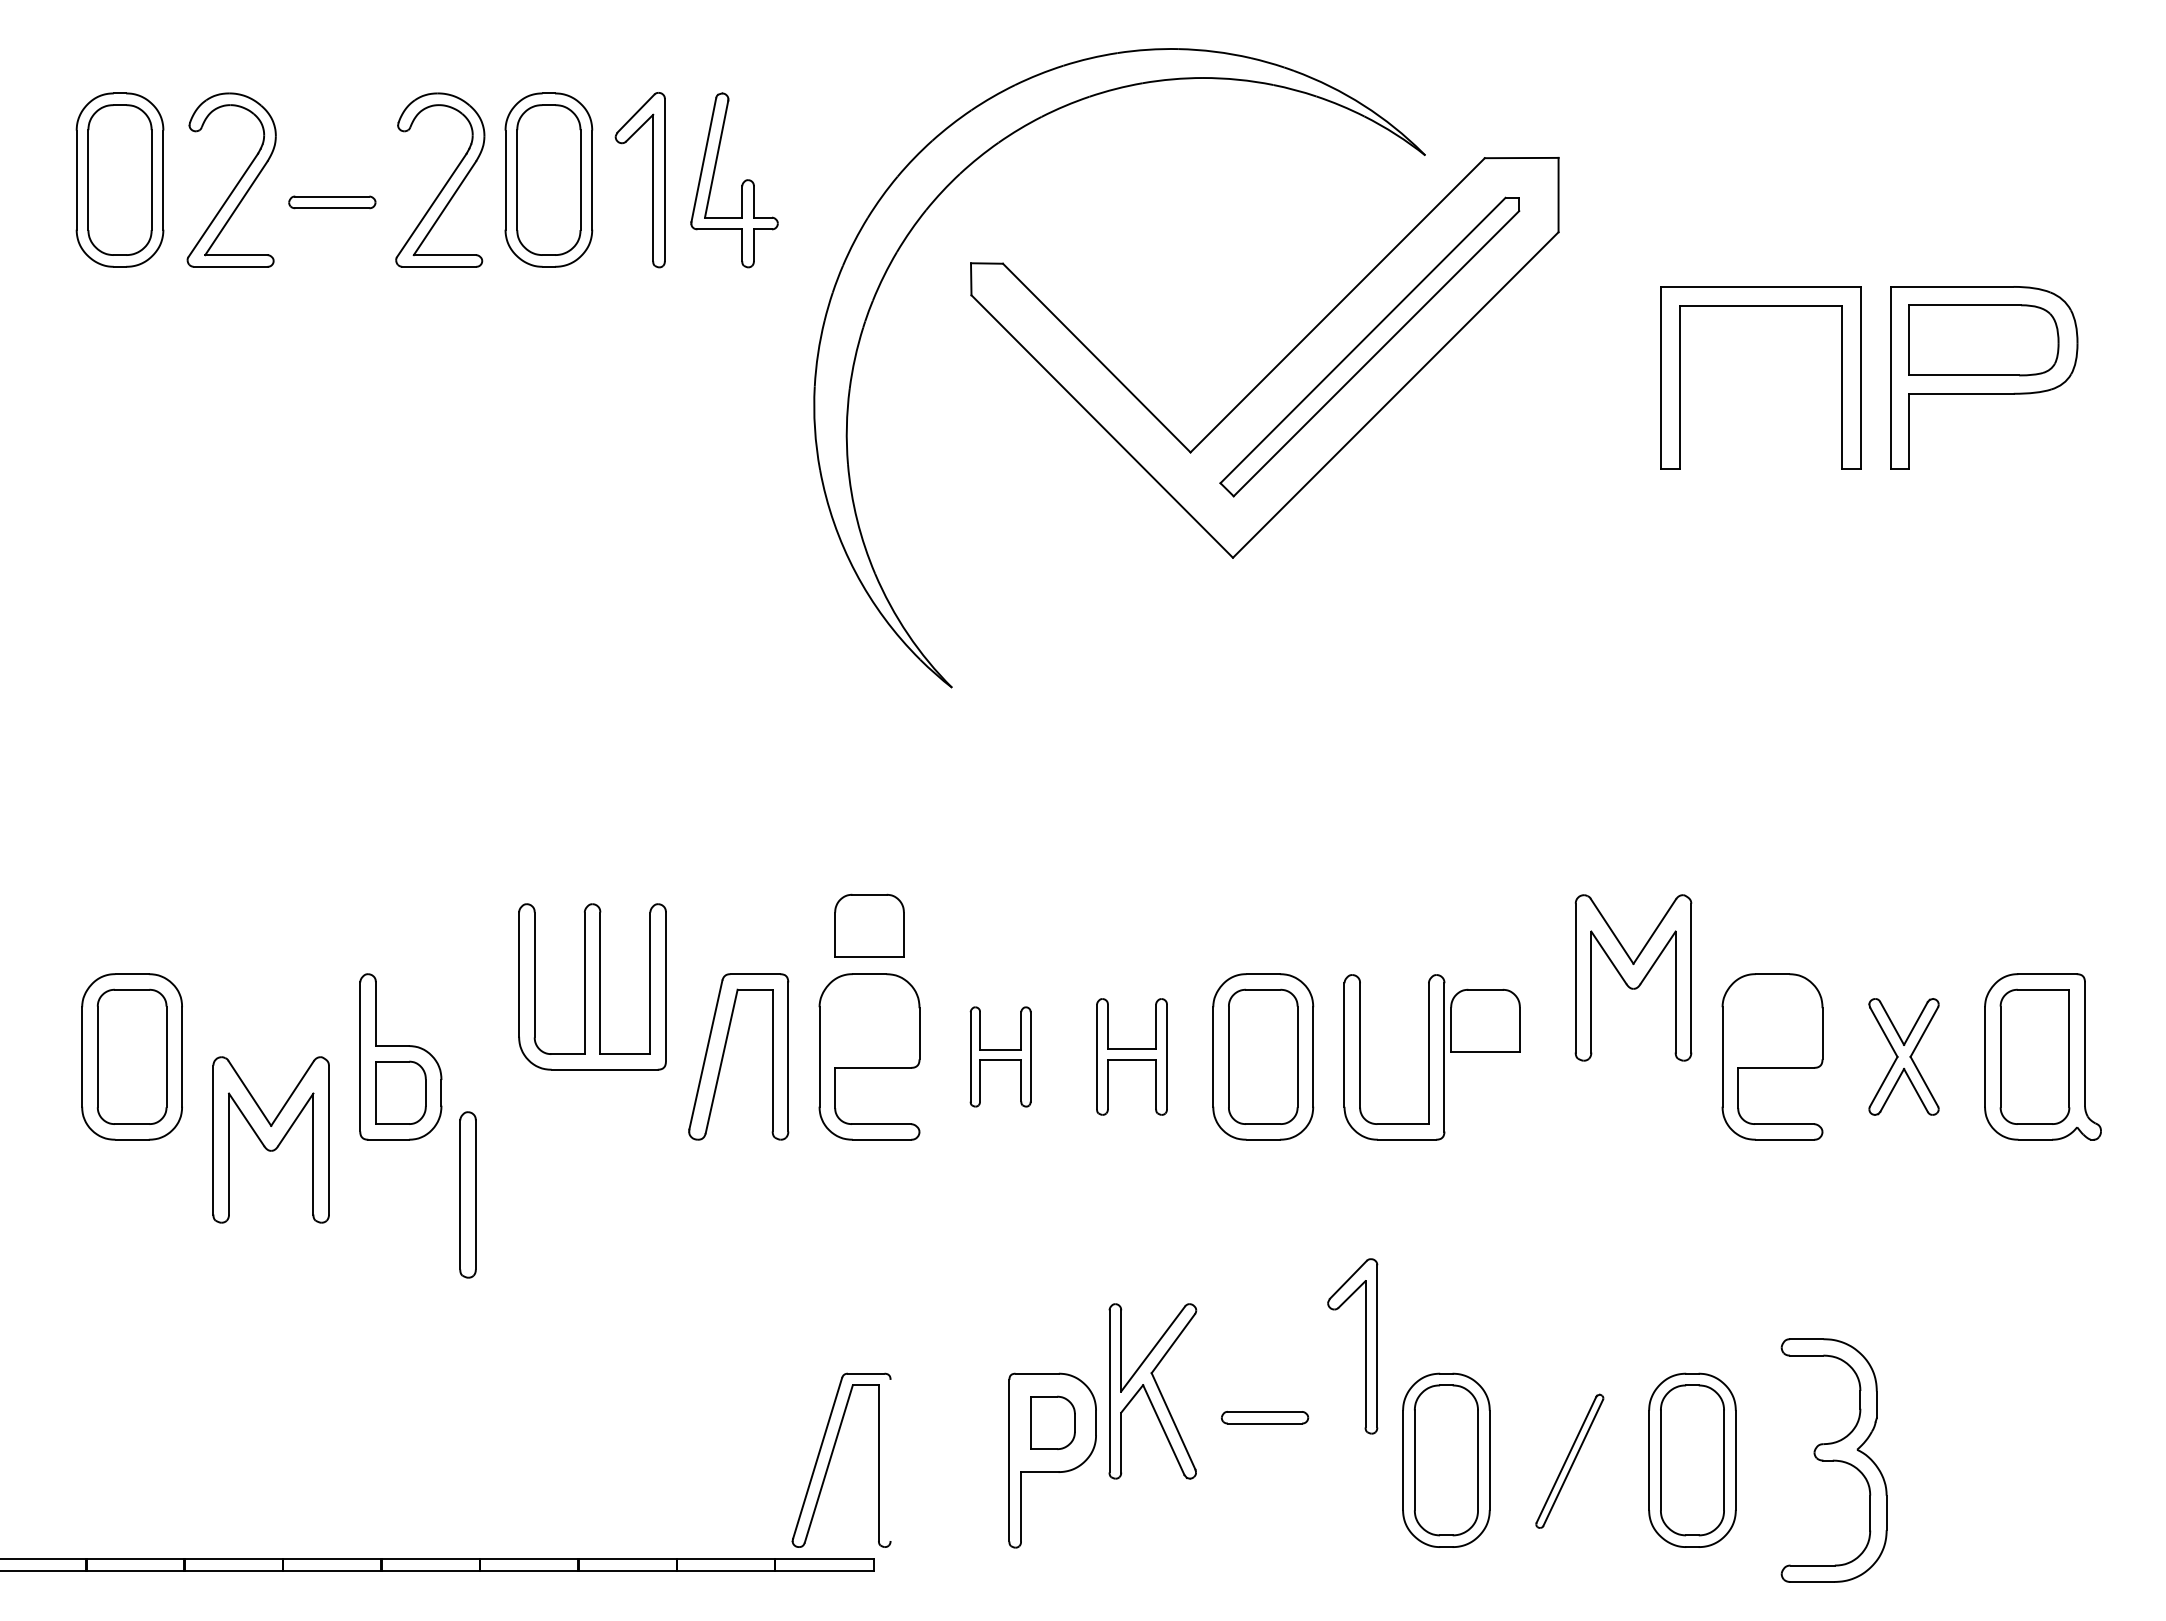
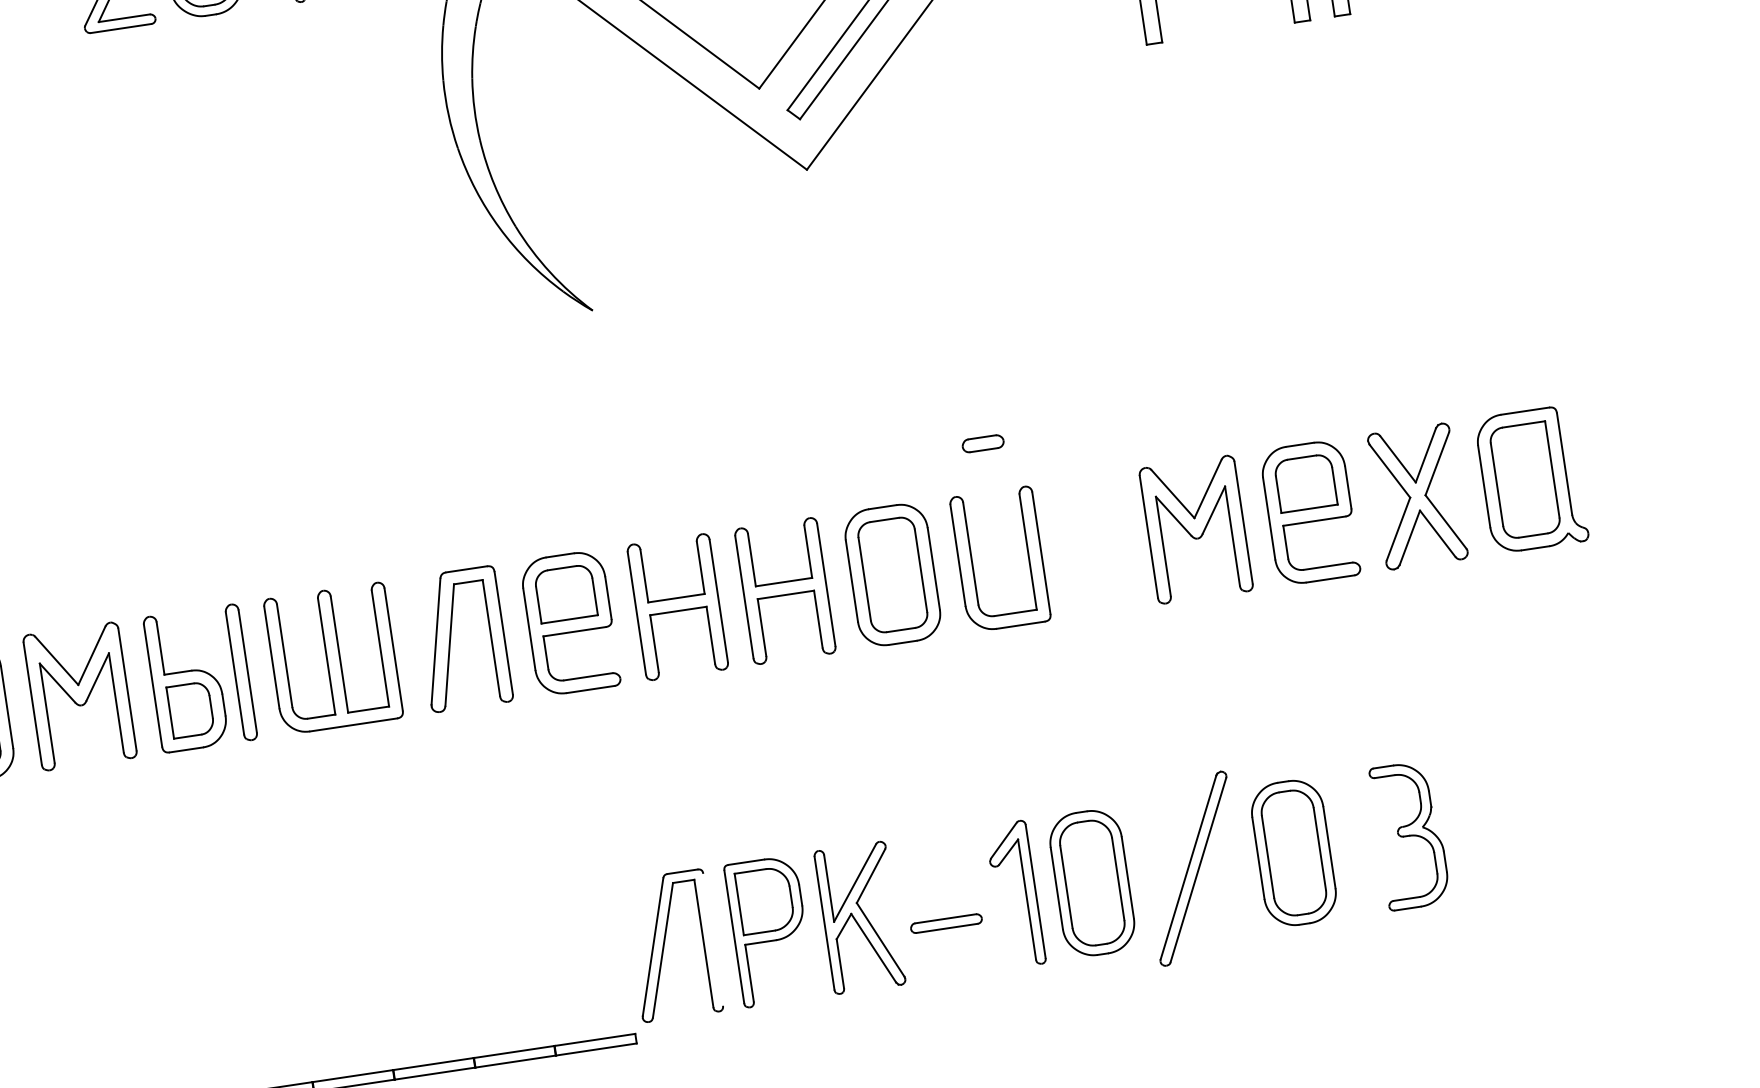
part: (1394, 915) -> (983, 443), added
part: (869, 925) -> (565, 593), moved
part: (1633, 977) -> (1196, 529), moved
part: (592, 986) -> (333, 658), moved
part: (1485, 1020) -> (1305, 482), moved
part: (1000, 1056) -> (677, 606), size x1.67
part: (1131, 1056) -> (784, 590), size x1.43
part: (1903, 1056) -> (1417, 496), size x1.43
part: (270, 1139) -> (79, 696), moved
part: (467, 1194) -> (240, 672), moved
part: (1365, 1346) -> (1026, 893), moved
part: (1152, 1391) -> (859, 917), moved
part: (1265, 1417) -> (946, 923), moved
part: (1052, 1422) -> (764, 900), size x1.43
part: (832, 1456) -> (665, 943), moved
part: (1834, 1459) -> (1410, 834), size x0.71
part: (1569, 1461) -> (1193, 868), size x1.67

